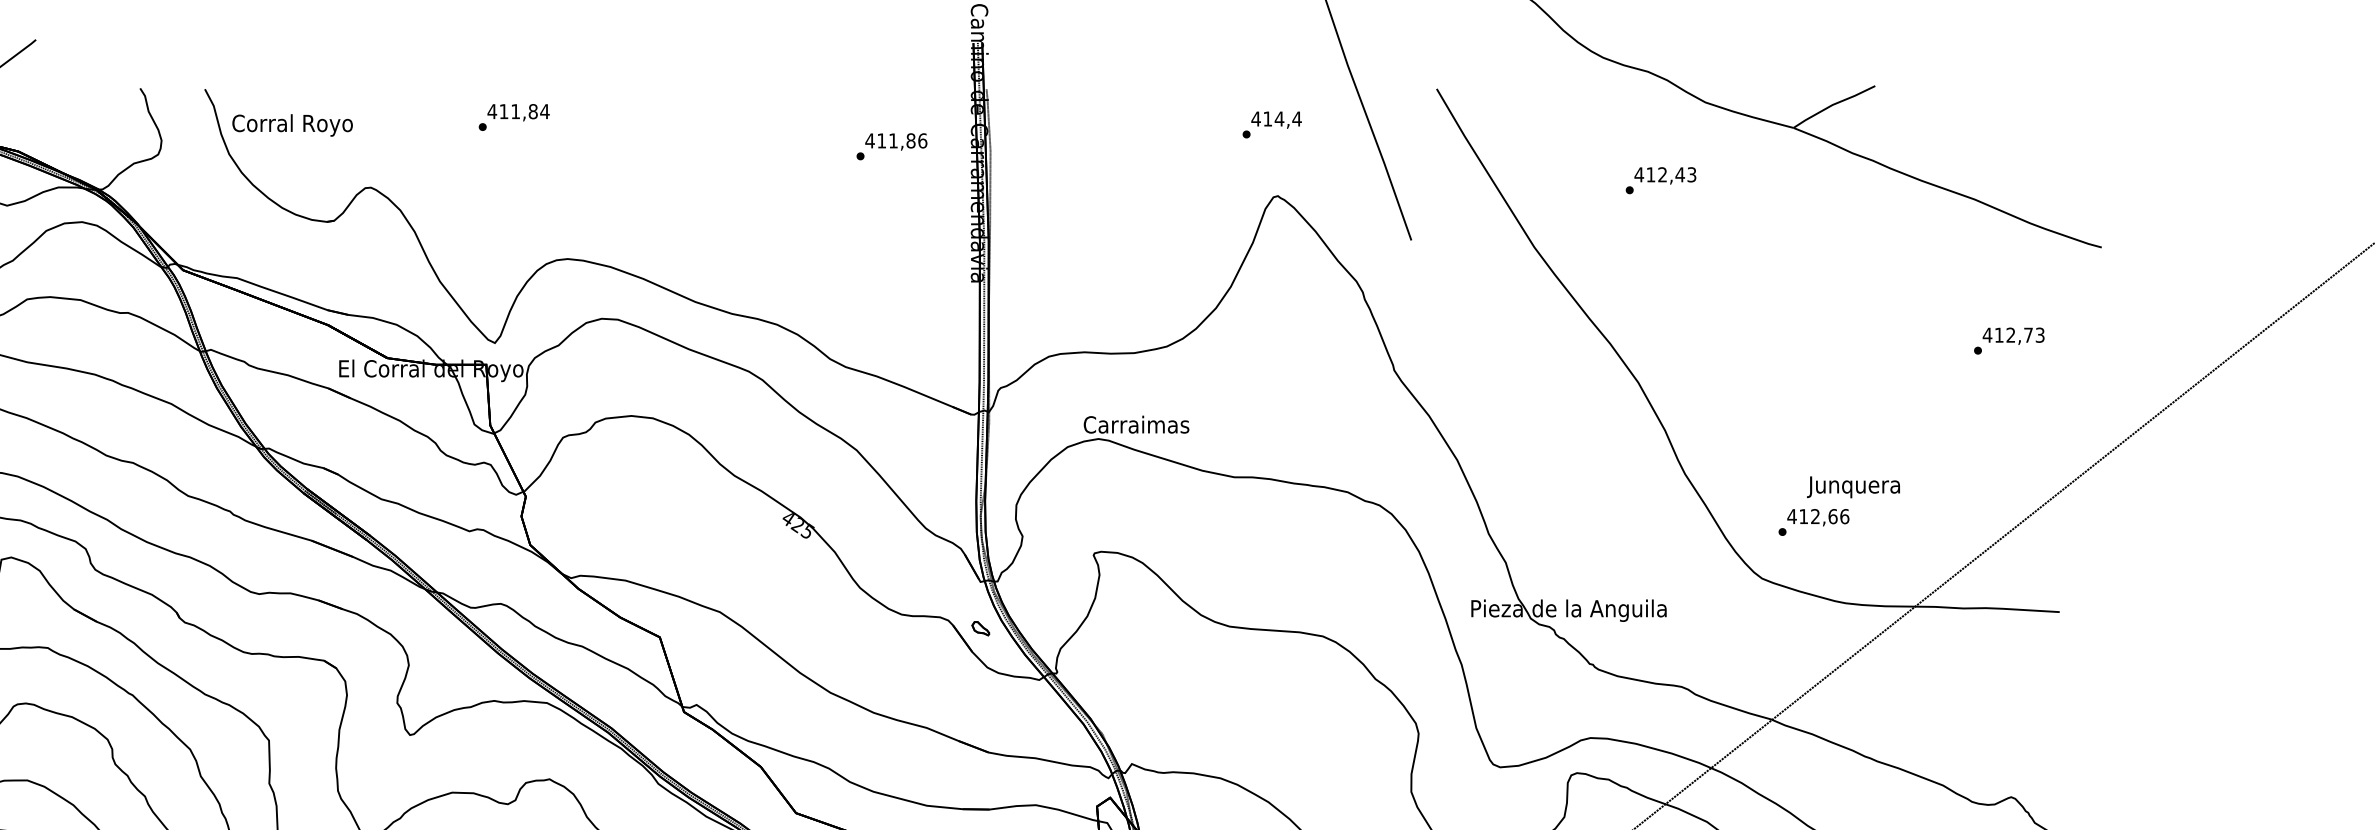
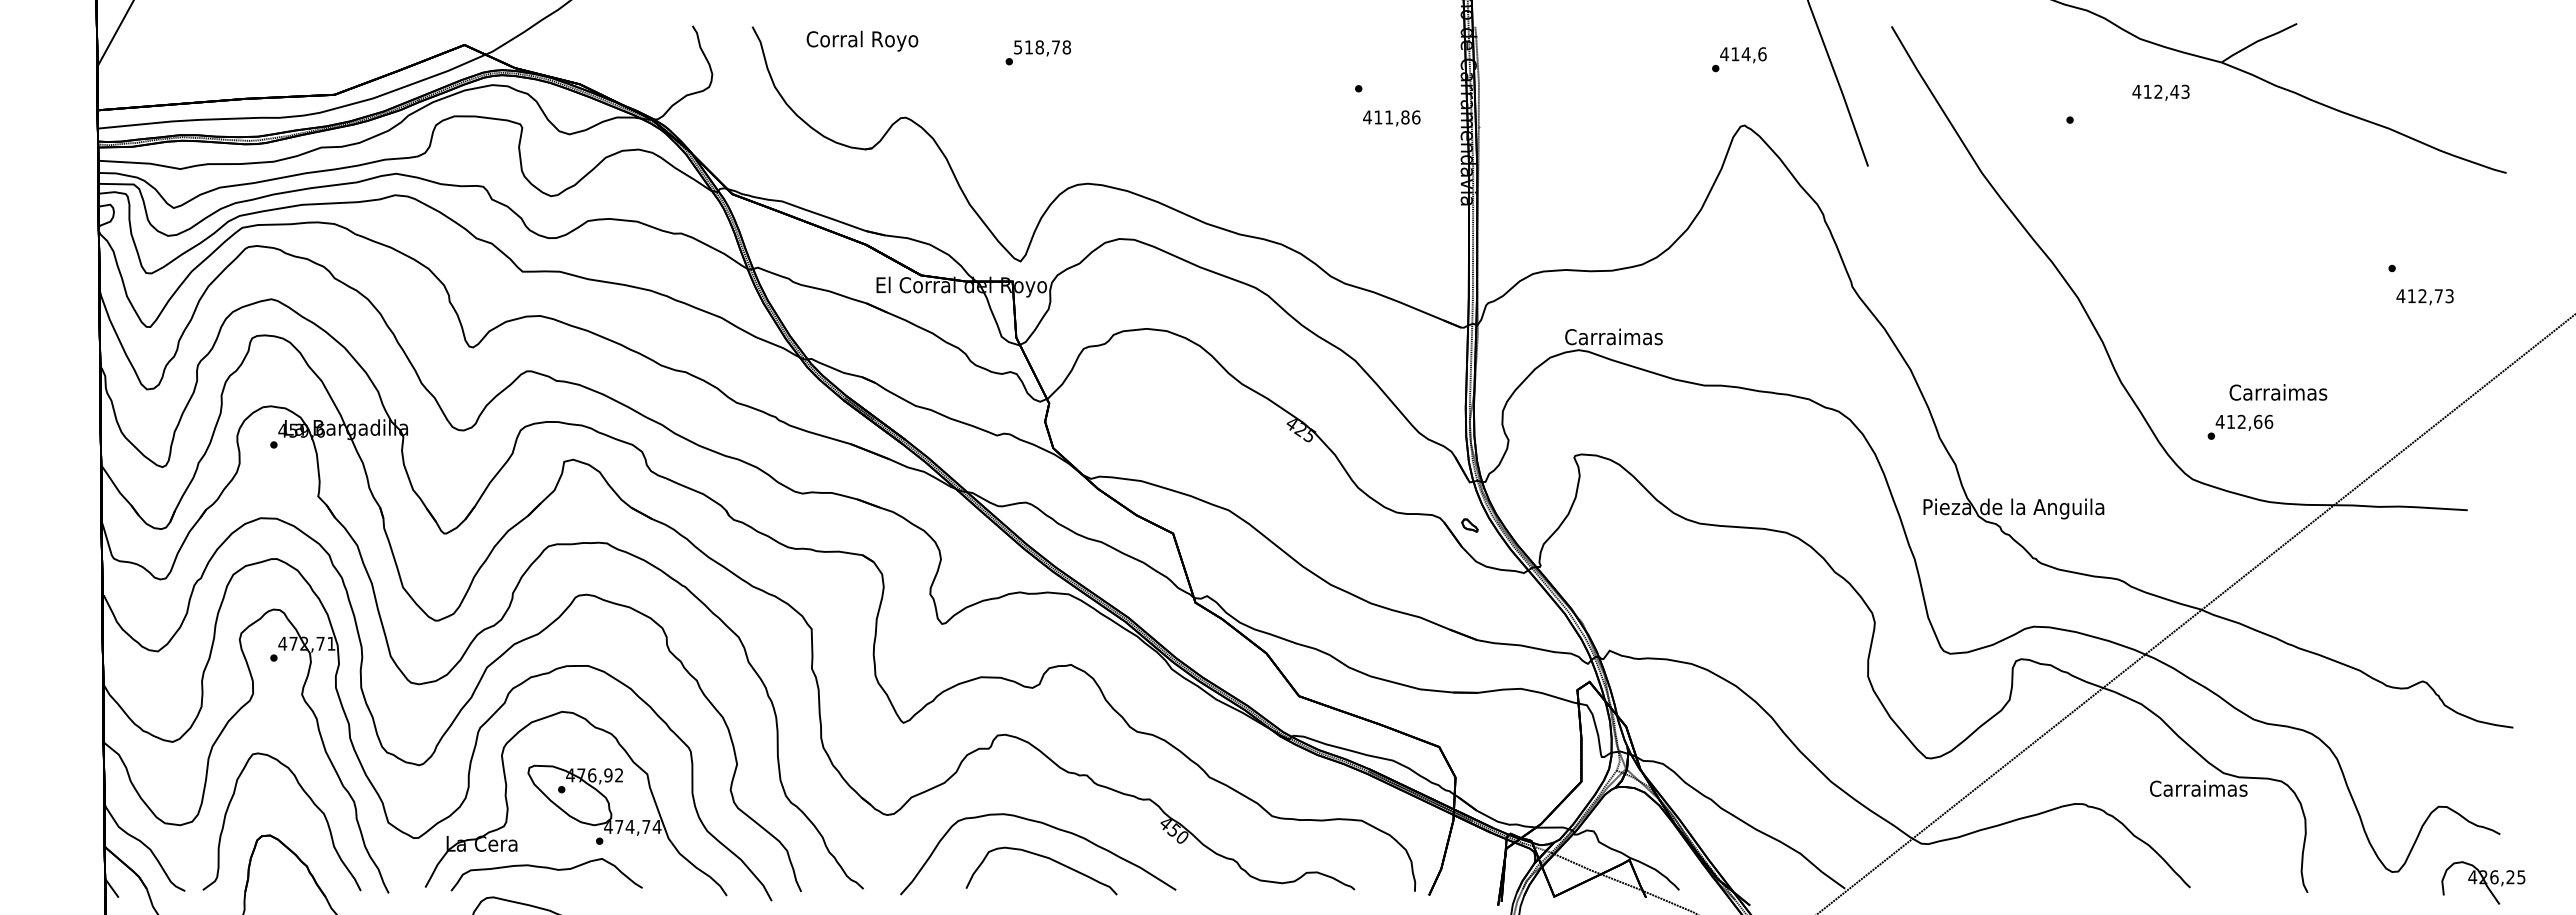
text: (518, 111) -> (1042, 47), 411,84 -> 518,78
text: (1297, 119) -> (1762, 54), 414,4 -> 414,6
text: (292, 124) -> (862, 40), moved
text: (896, 142) -> (1391, 118), moved
text: (1664, 175) -> (2160, 92), moved
text: (2012, 336) -> (2424, 297), moved
text: (1855, 486) -> (2278, 394), Junquera -> Carraimas

